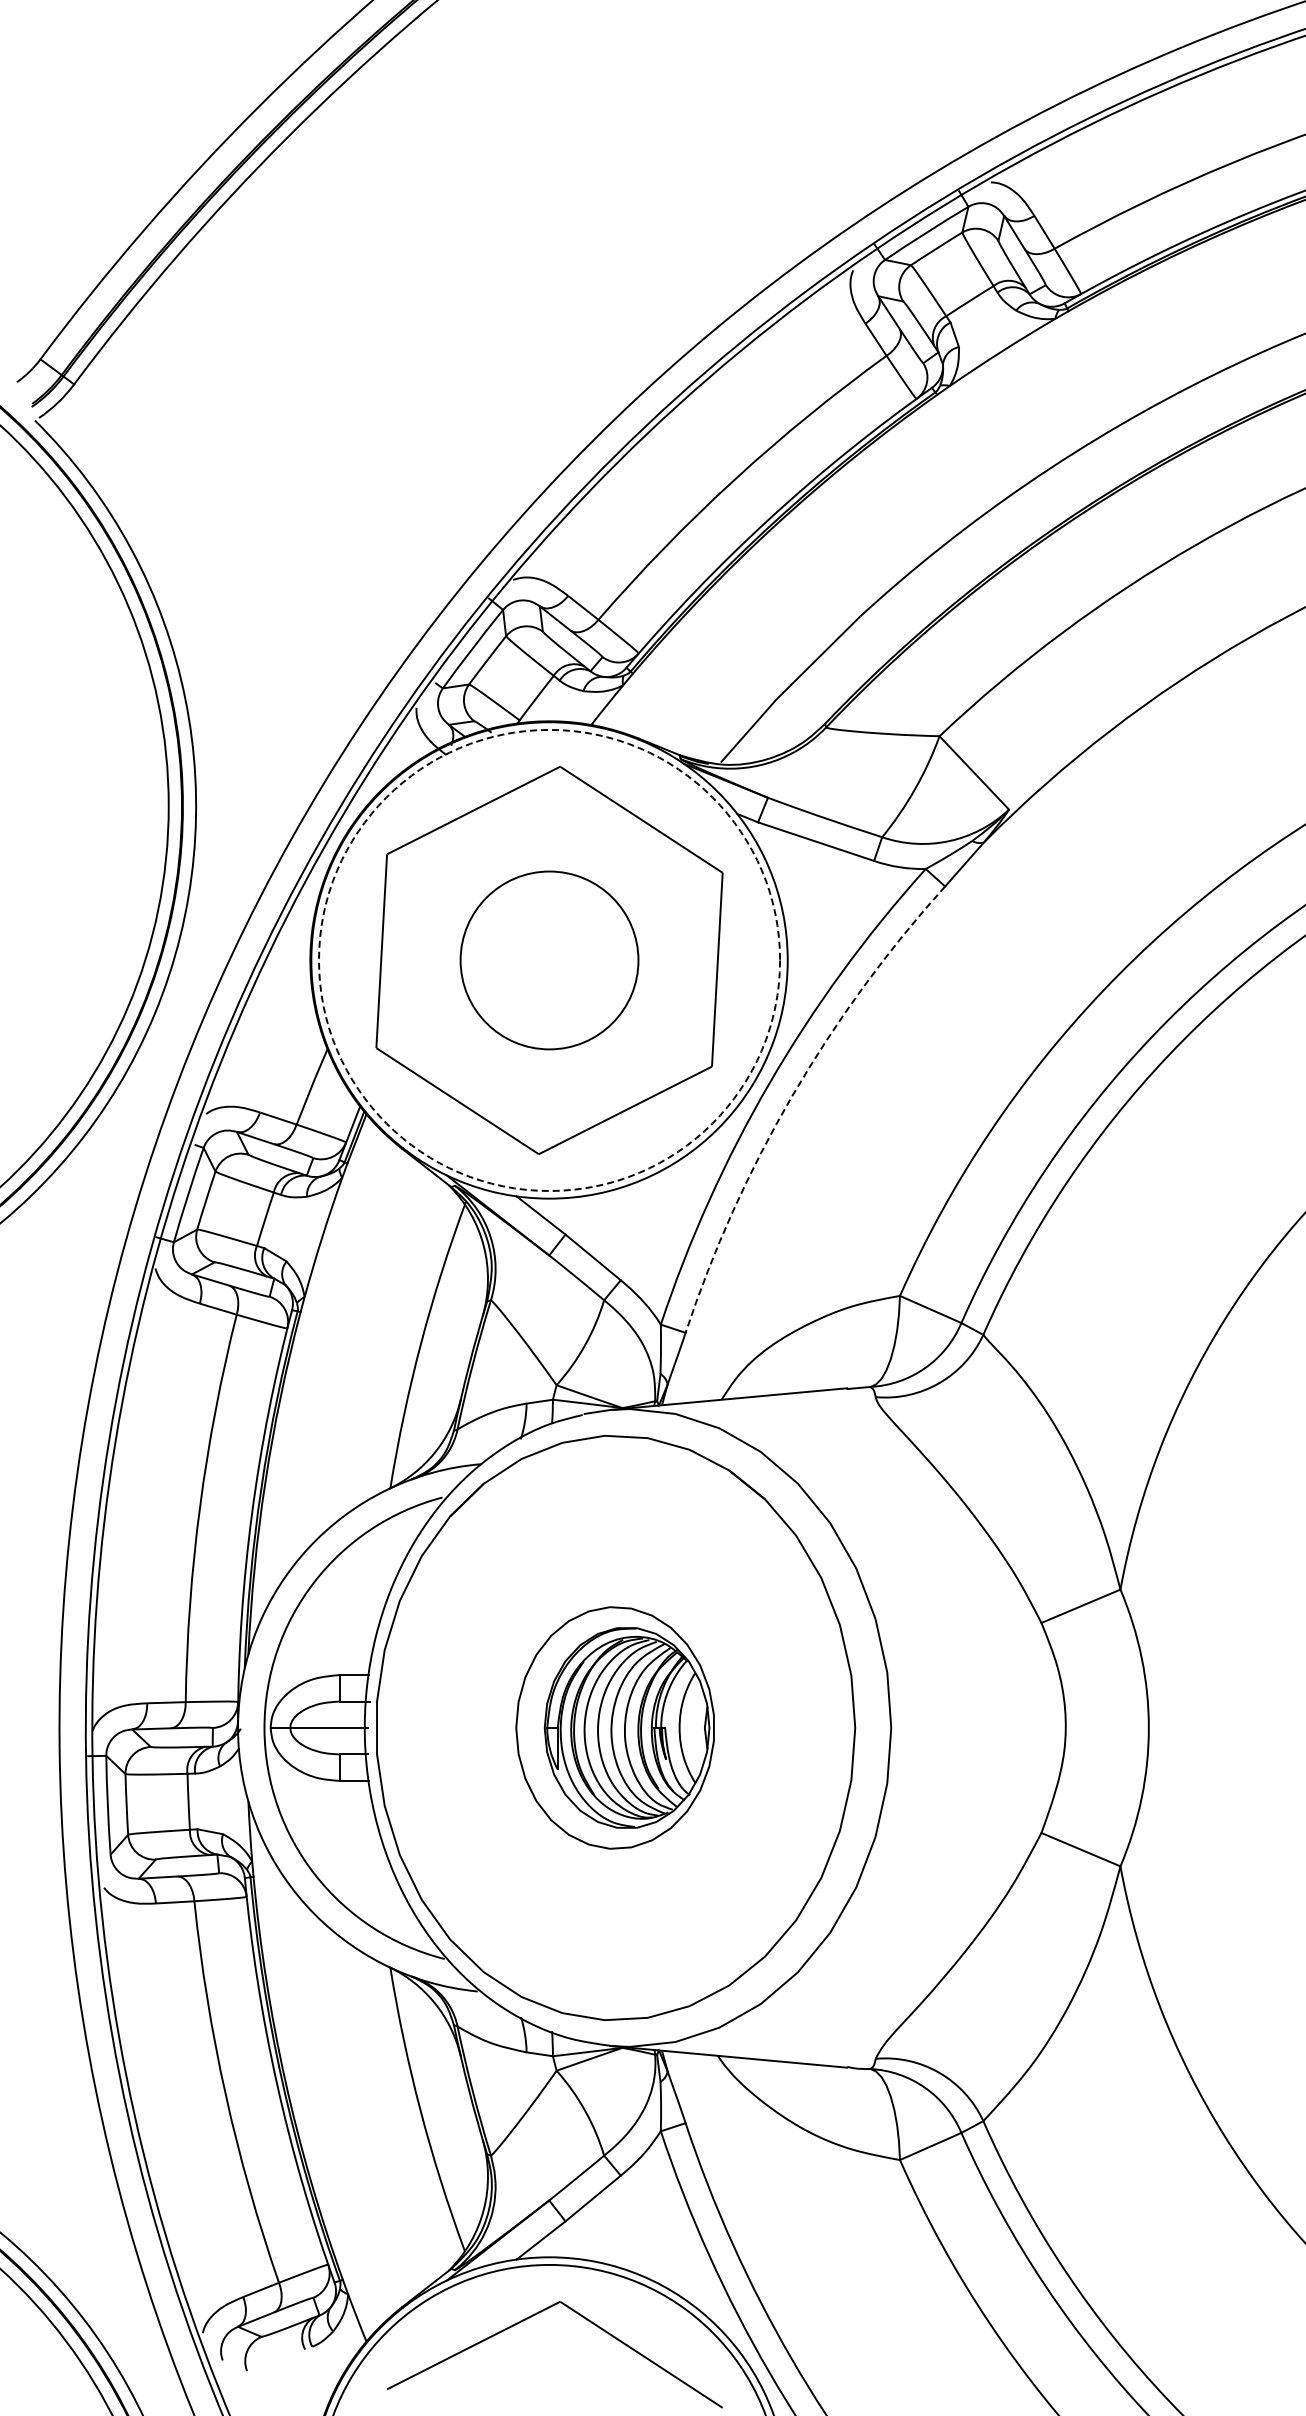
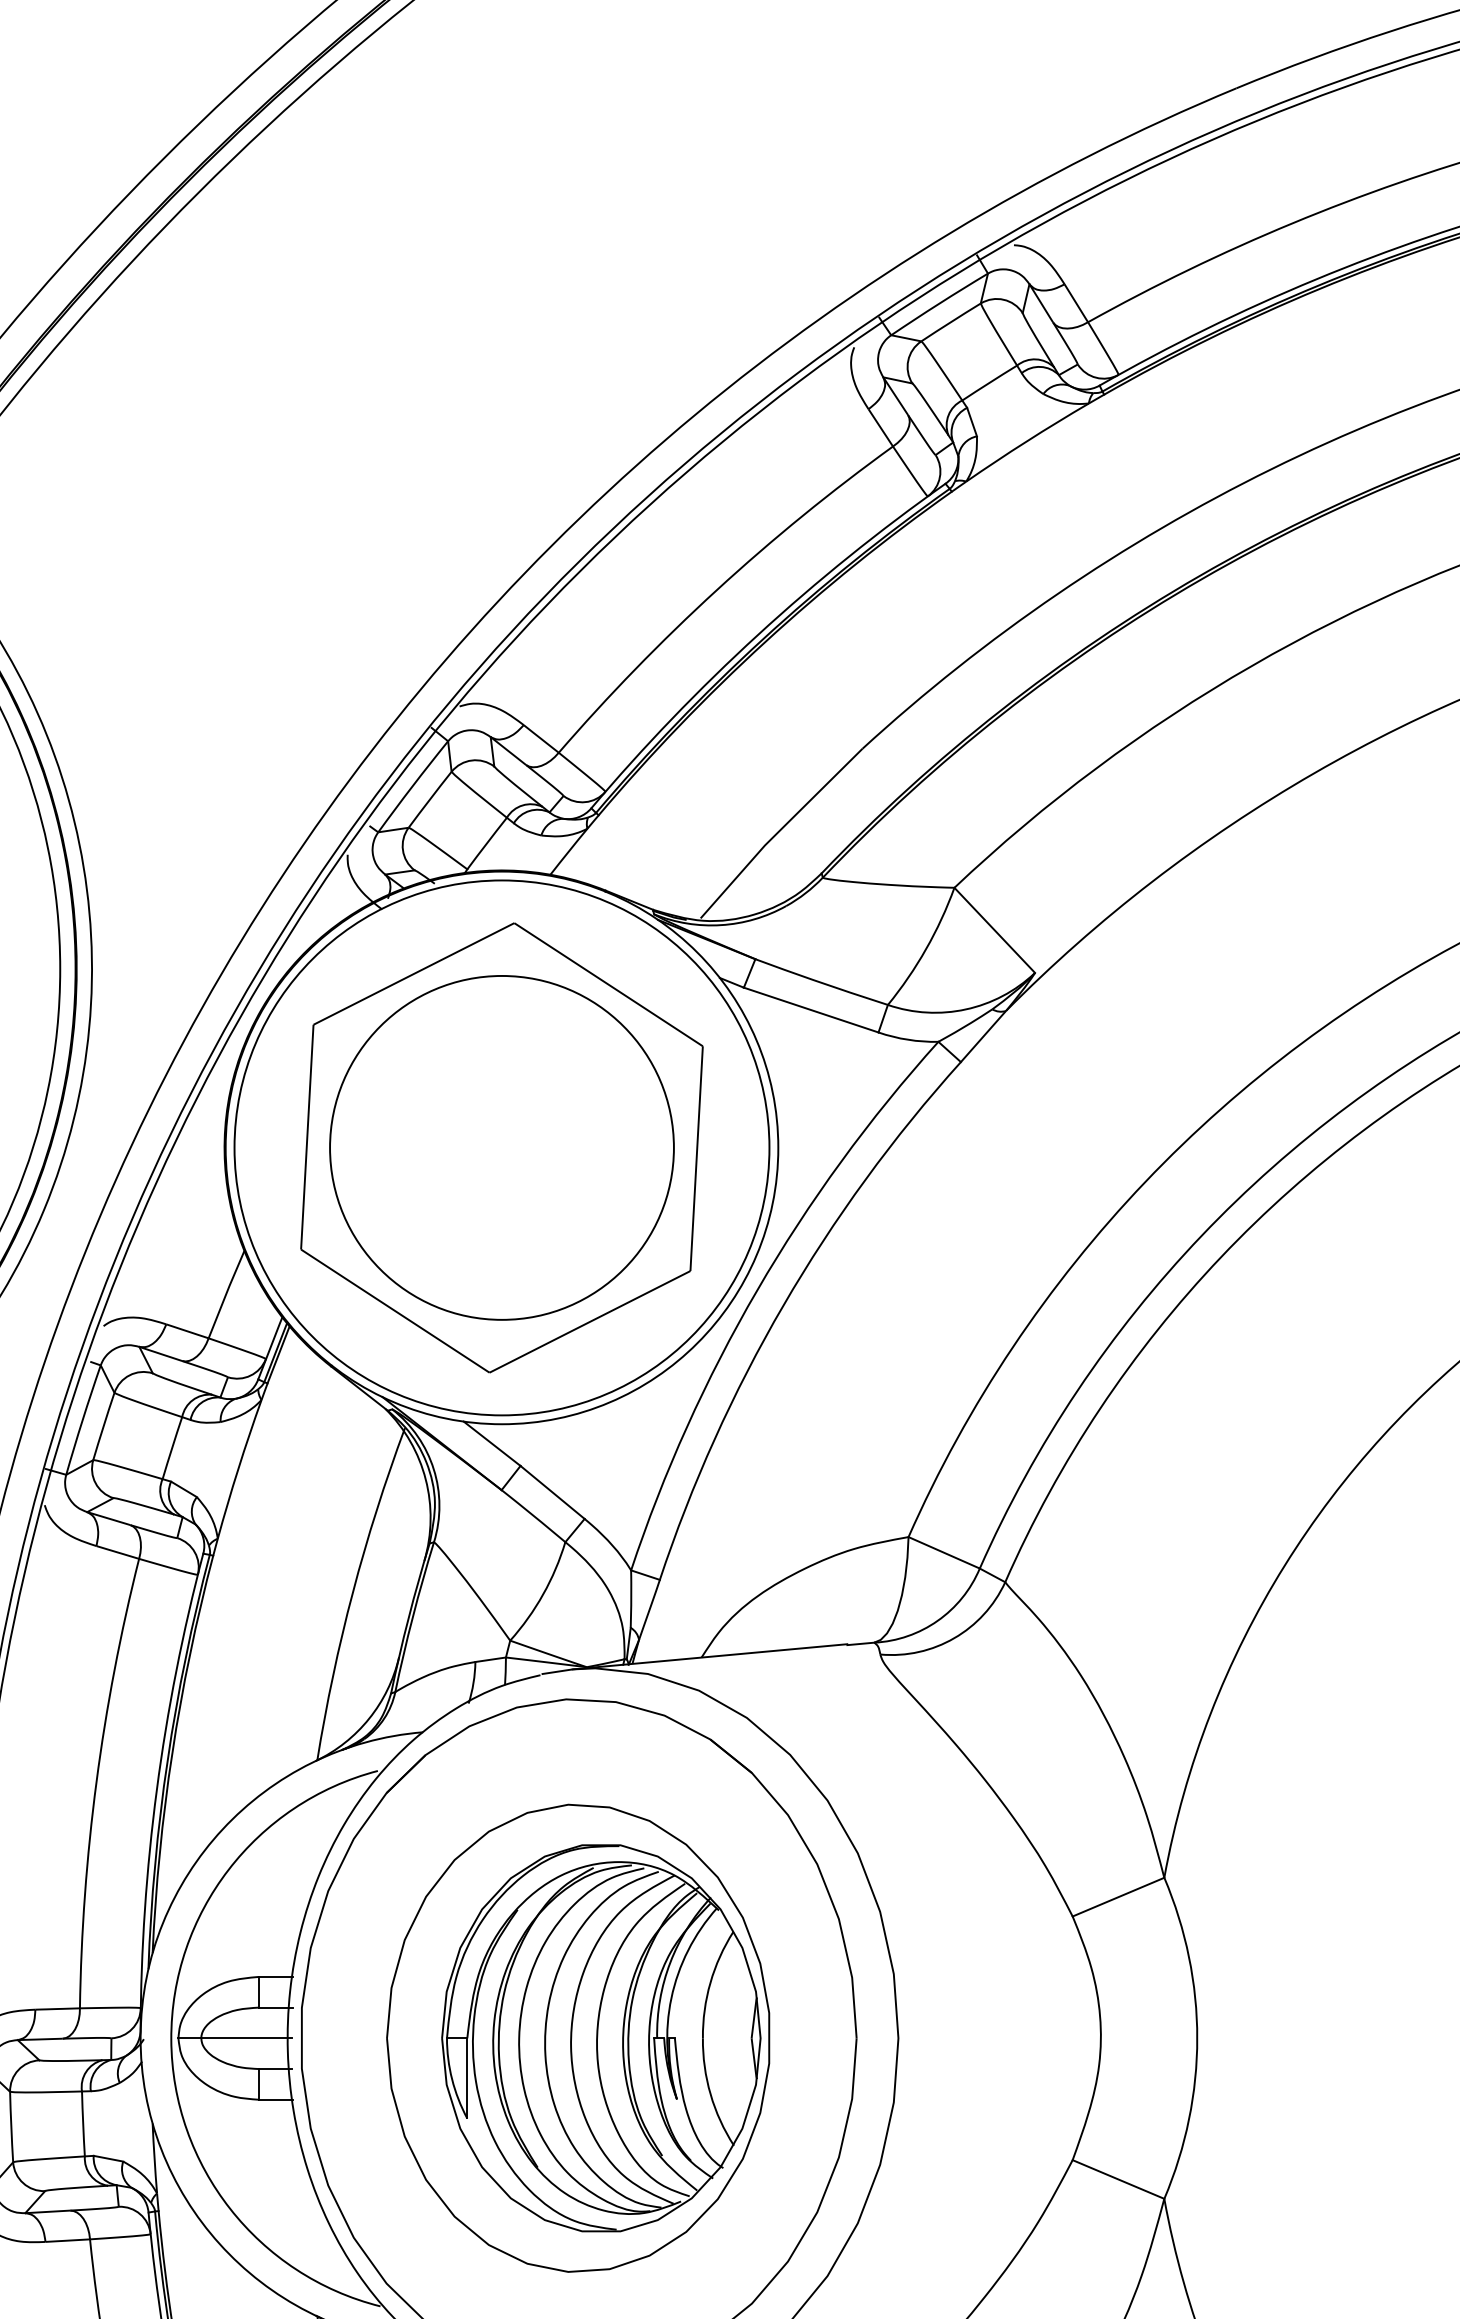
circle: (549, 960) -> (501, 1147), dashed -> solid
circle: (549, 960) -> (501, 1147), size x1.67
arc: (792, 1096) -> (783, 1305), dashed -> solid
part: (614, 1727) -> (577, 2037), size x1.67

